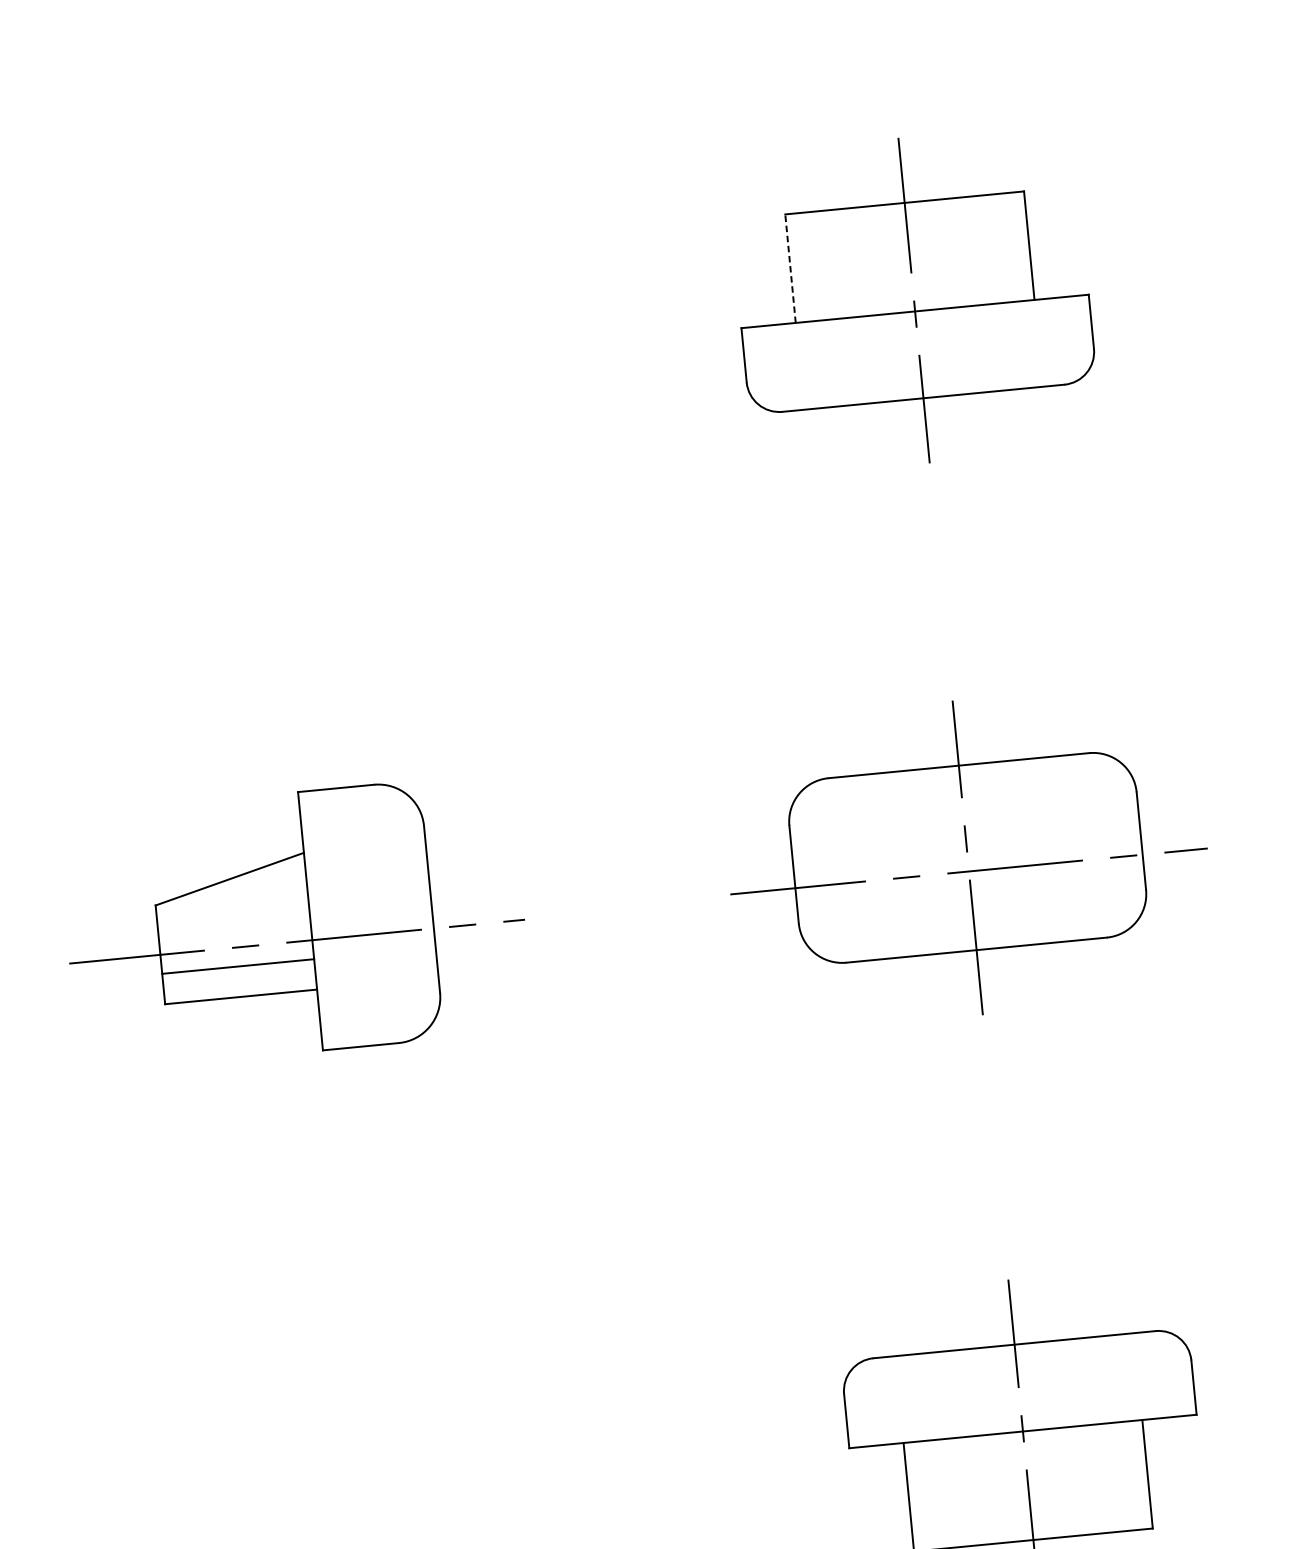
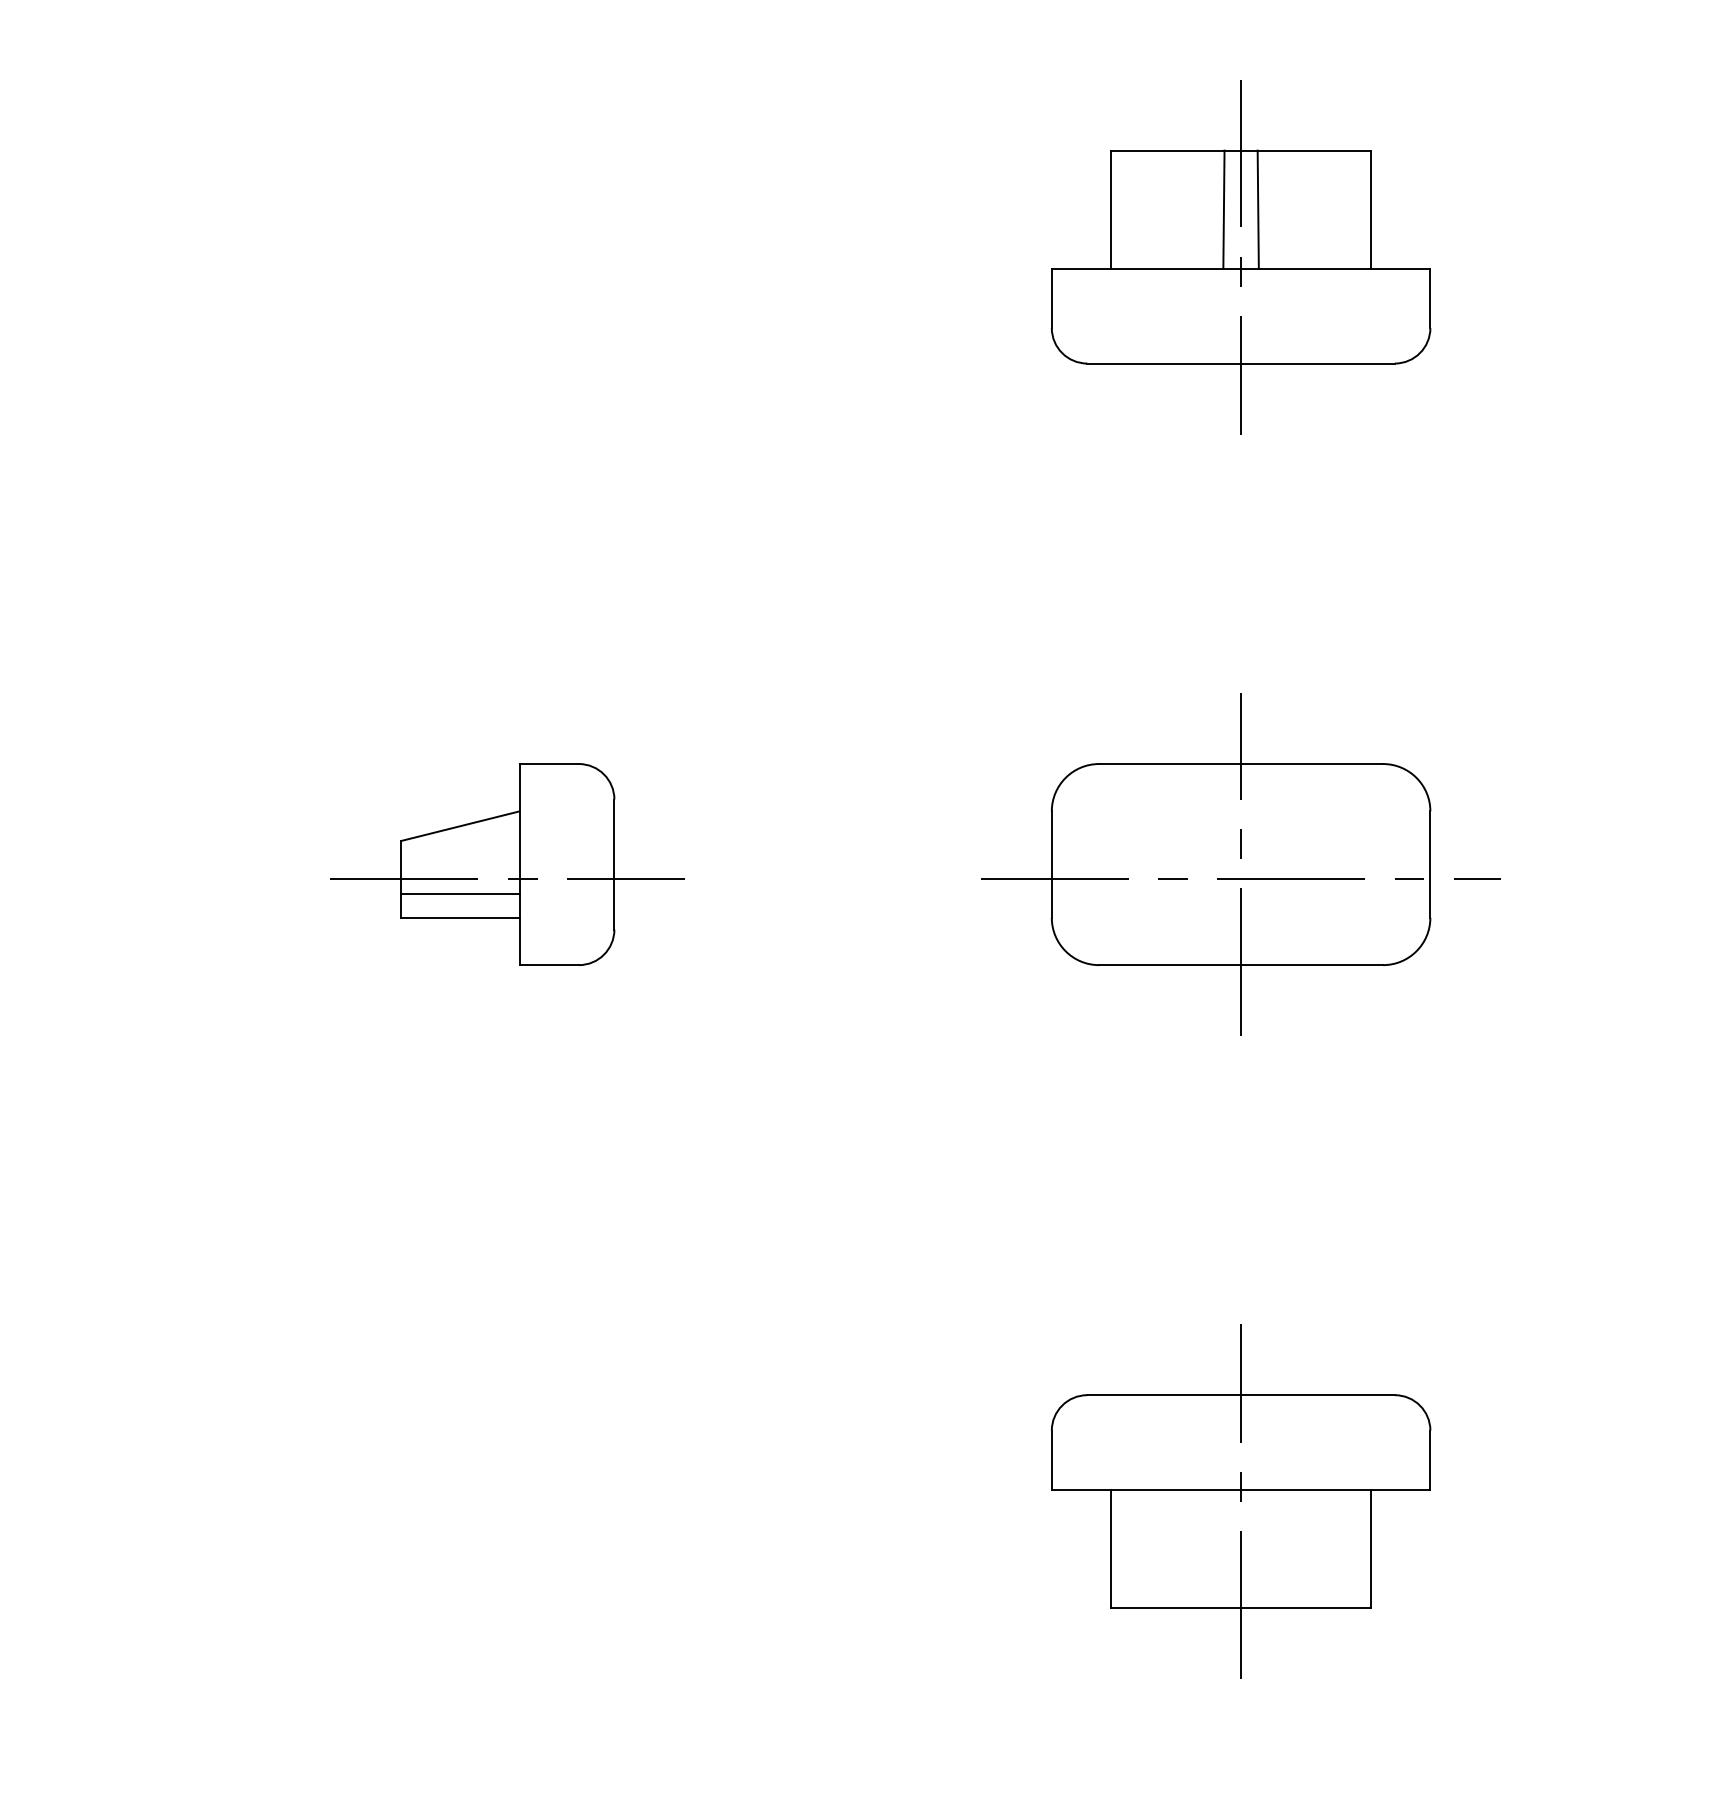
line: (924, 255) -> (1257, 209), added
line: (893, 258) -> (1223, 209), added
line: (790, 268) -> (1110, 209), dashed -> solid
part: (294, 922) -> (507, 864), size x0.71

